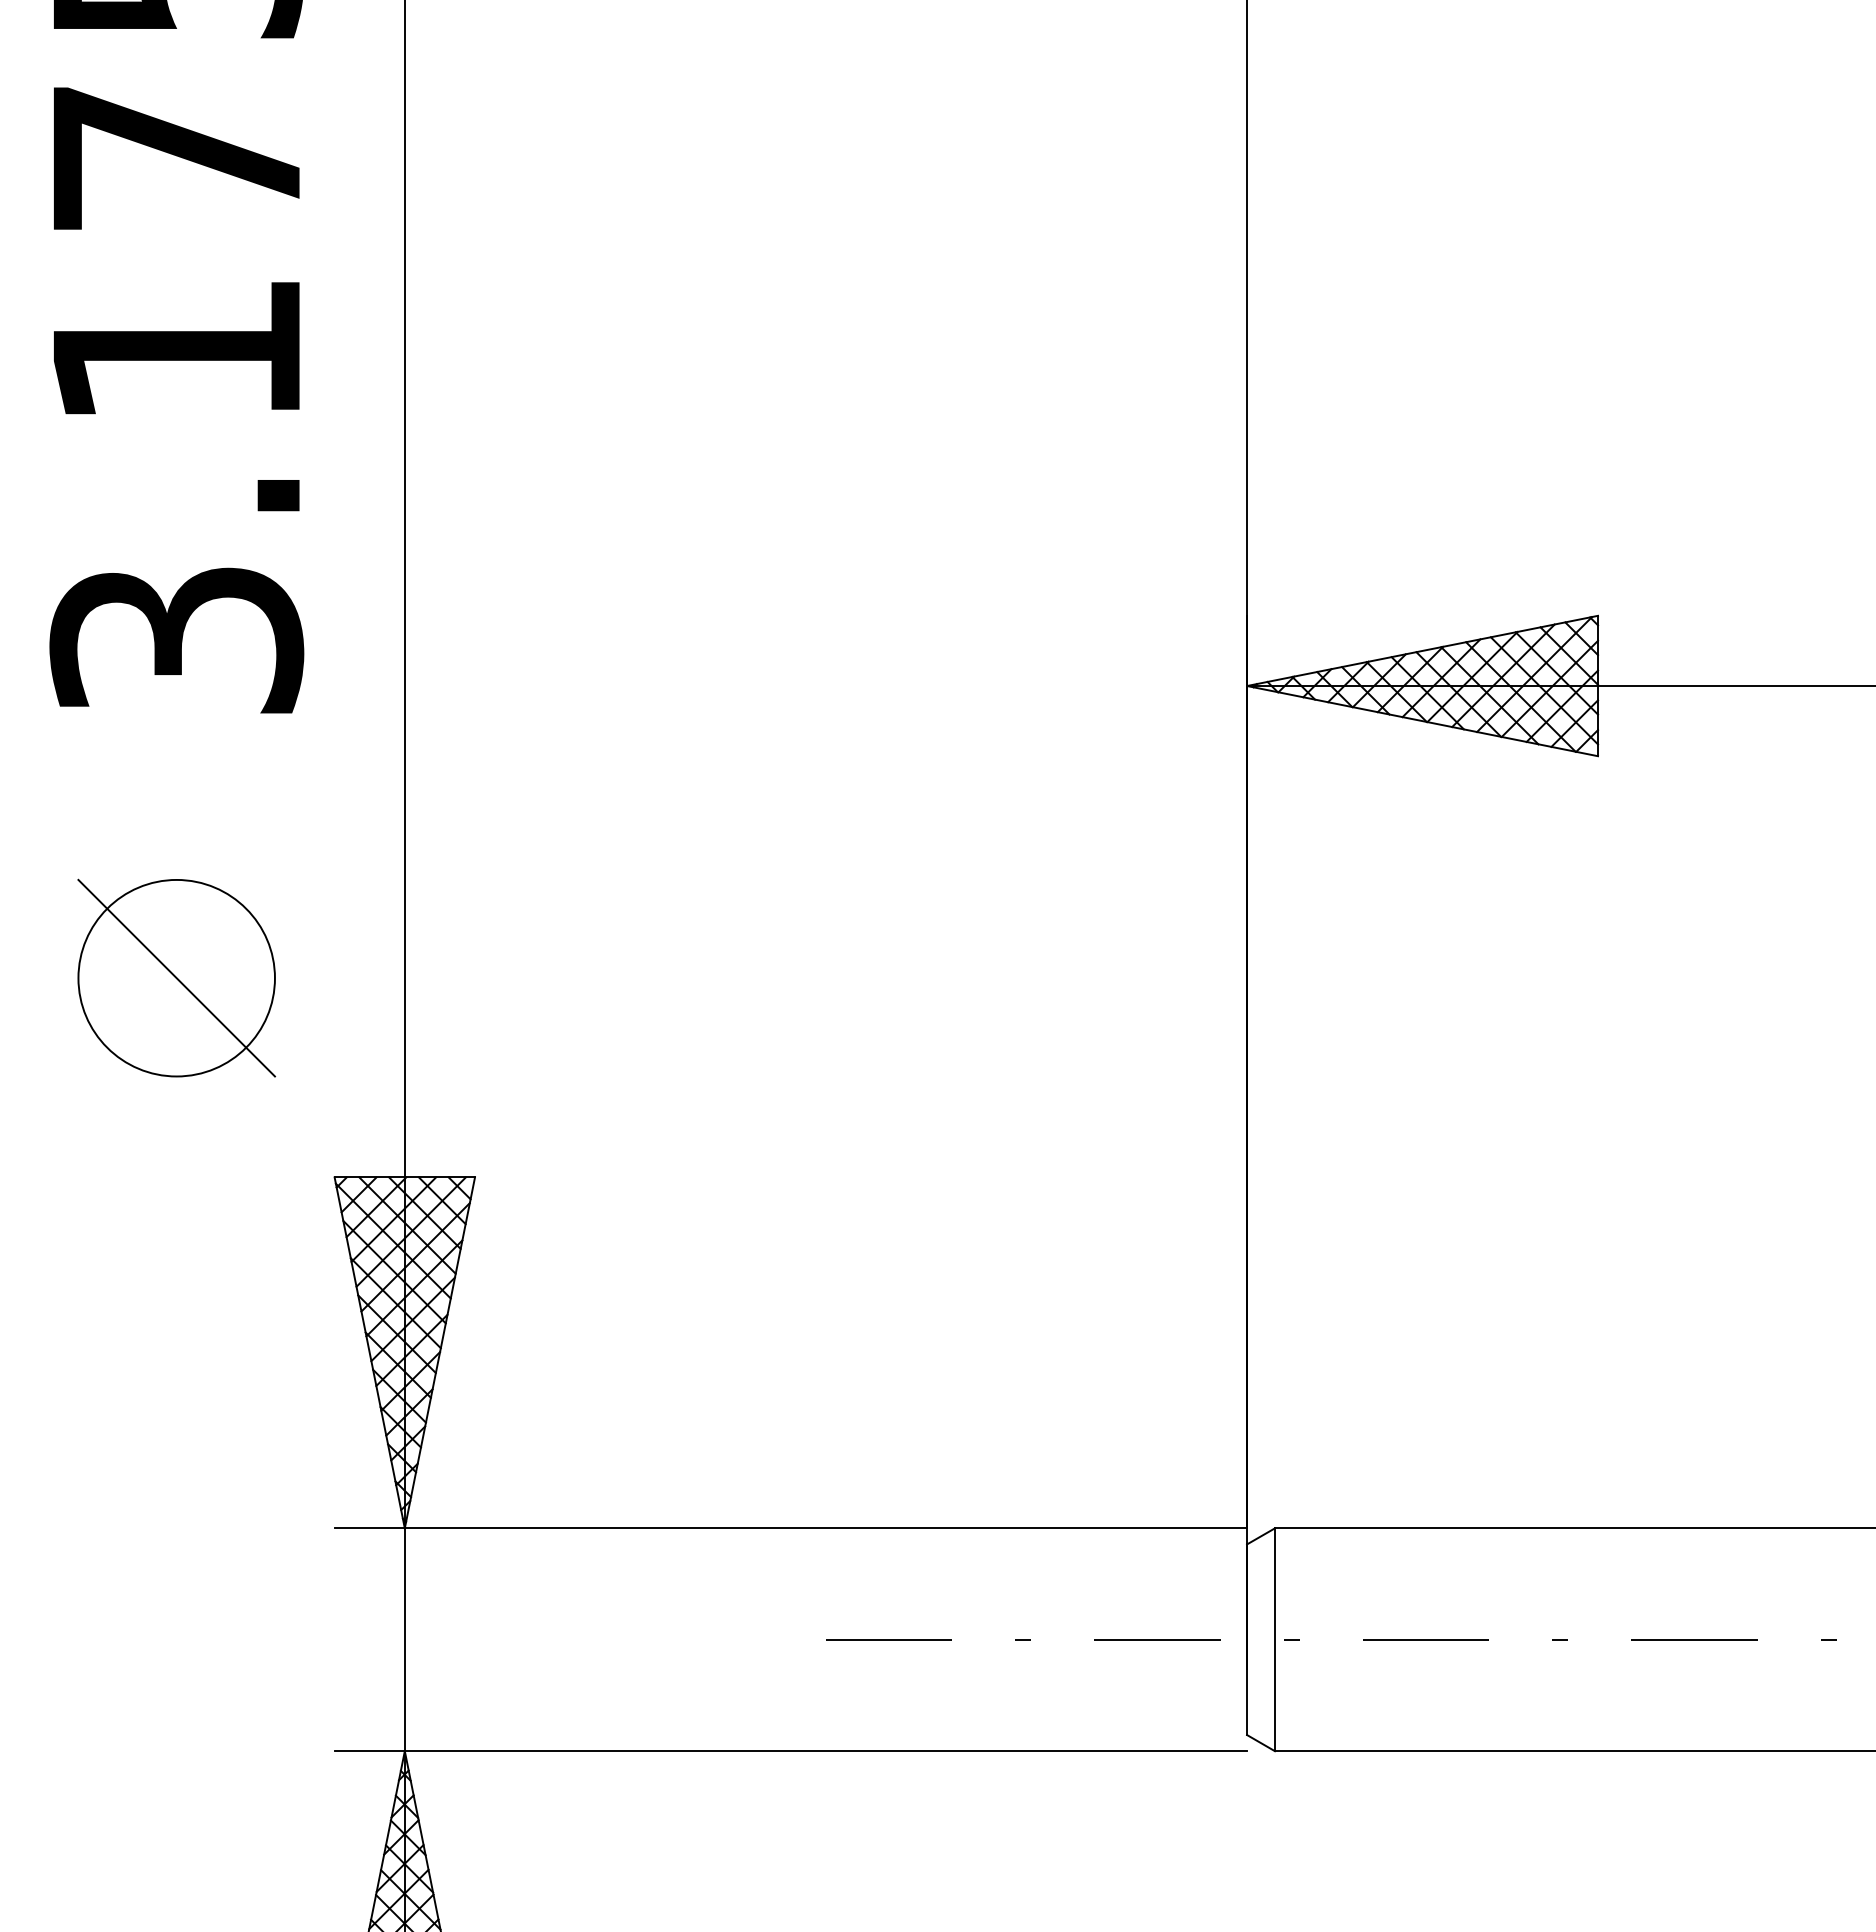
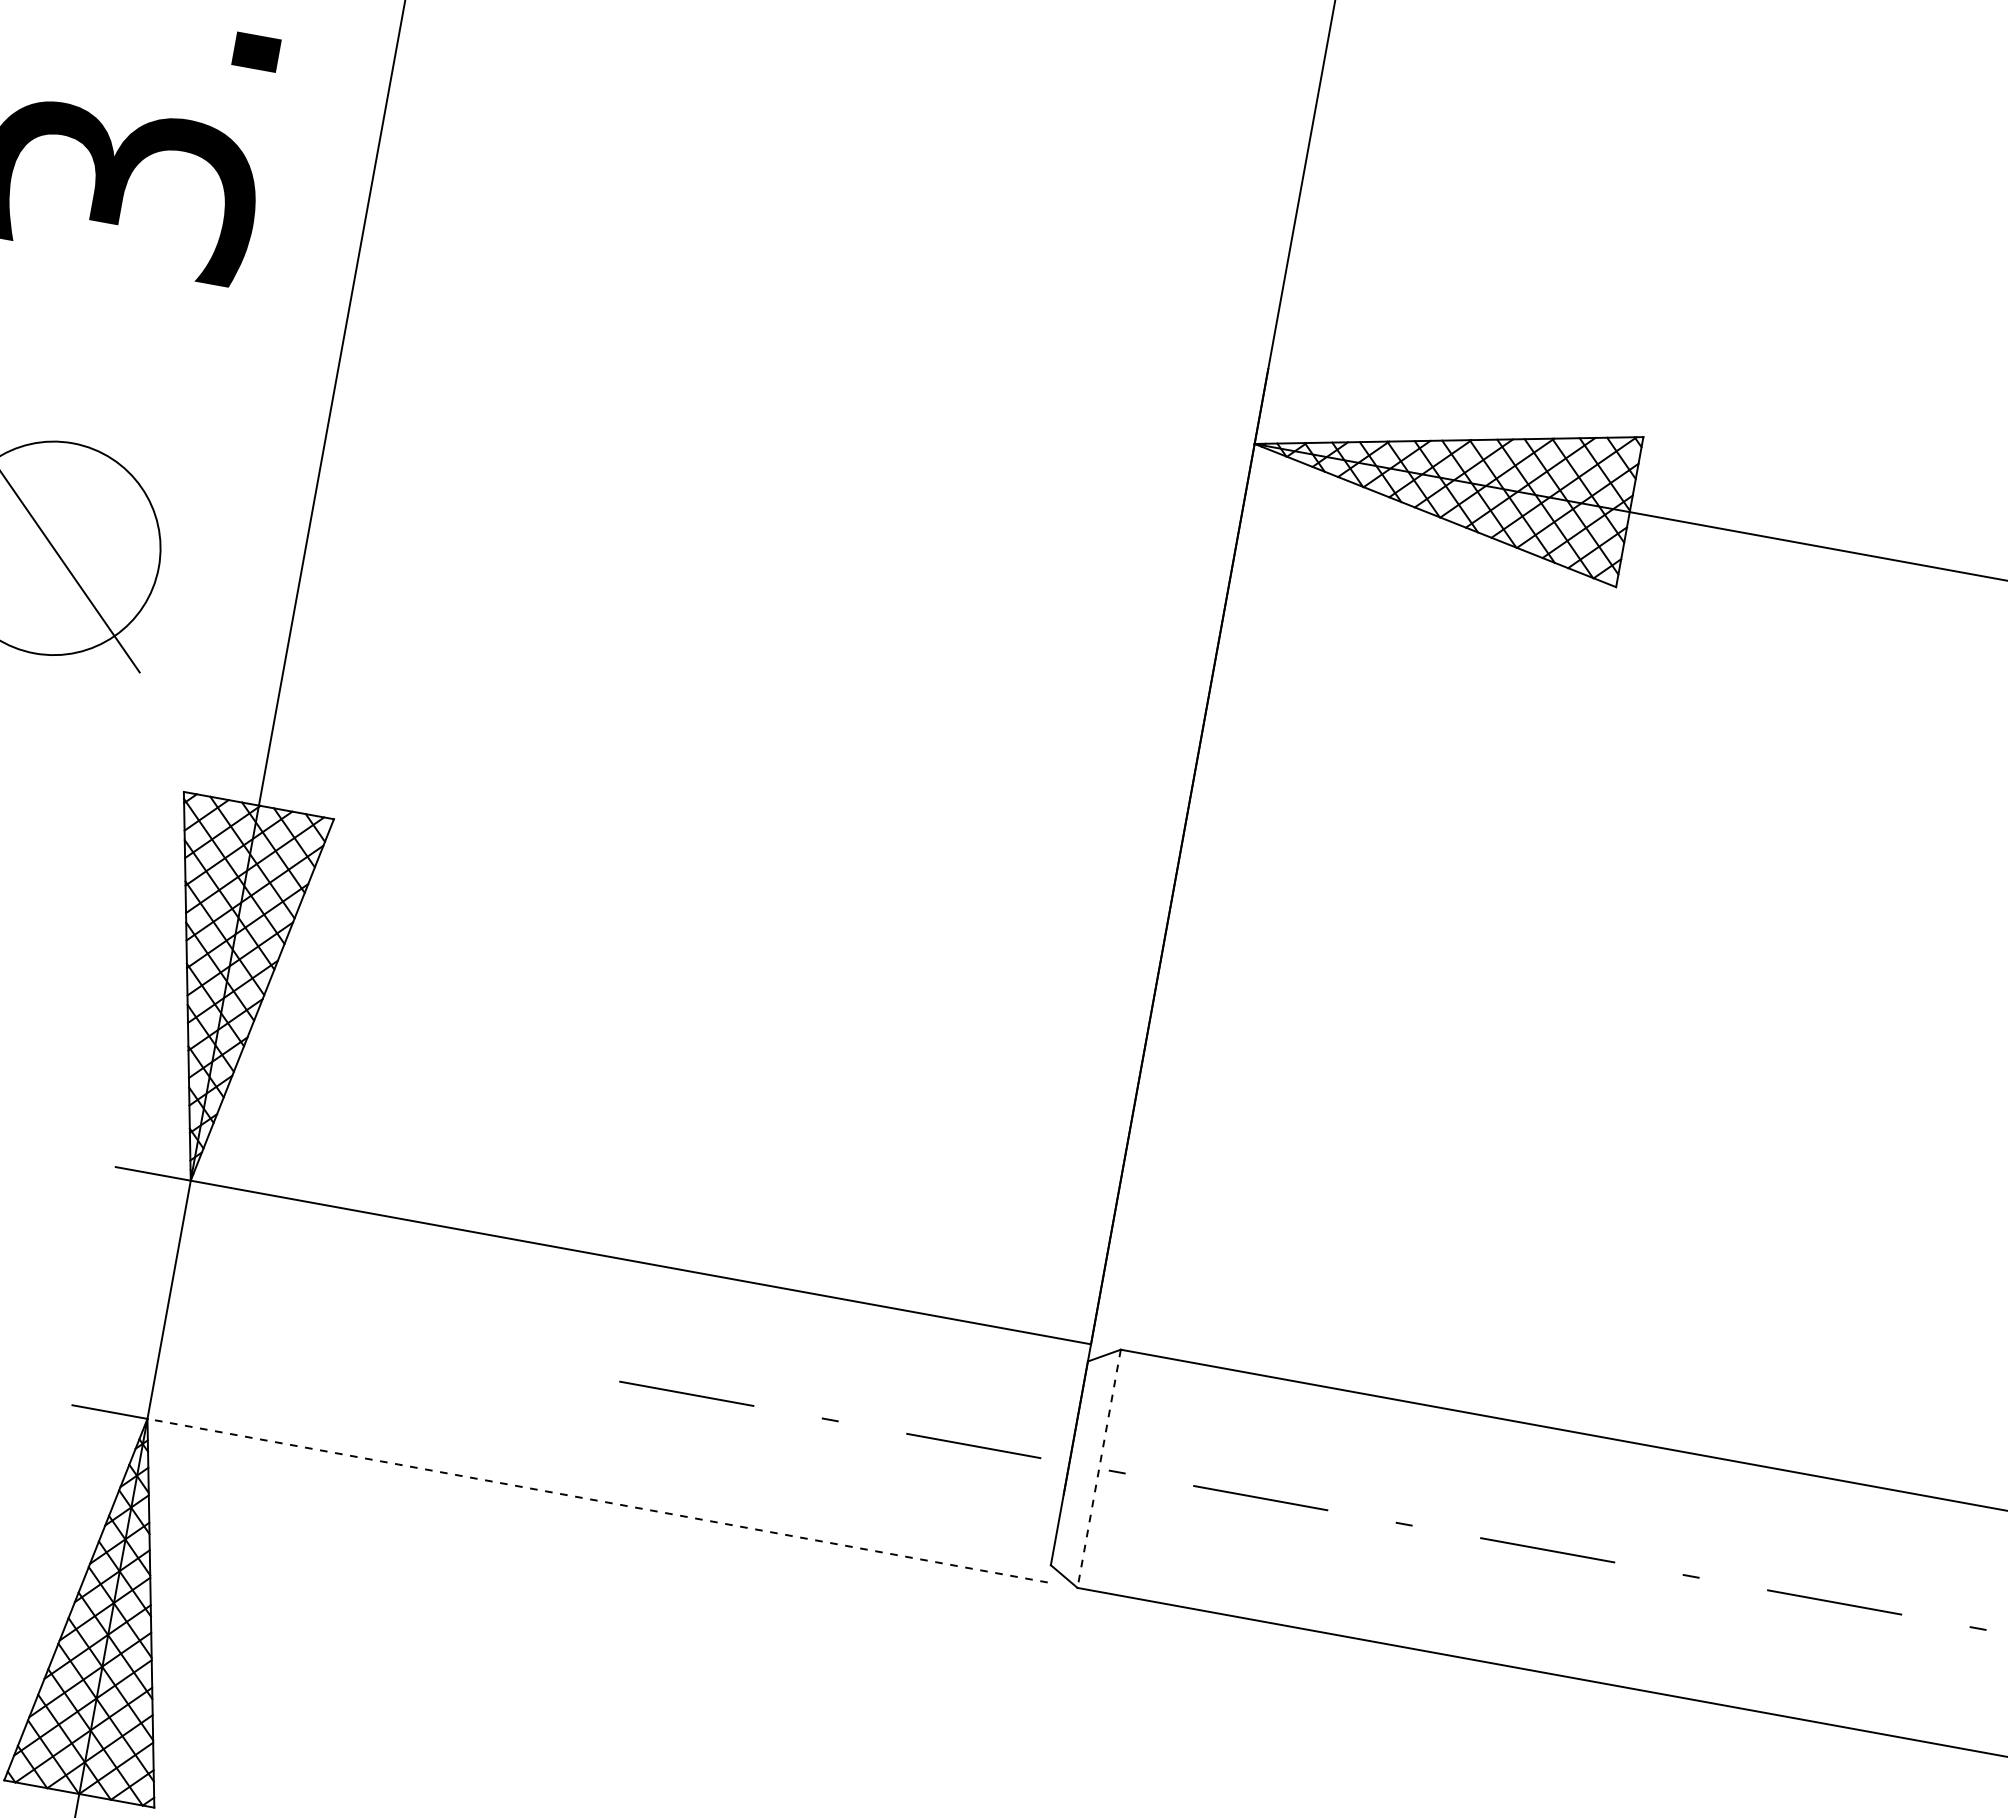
line: (1274, 1640) -> (1098, 1469), solid -> dashed
line: (825, 1751) -> (597, 1500), solid -> dashed

